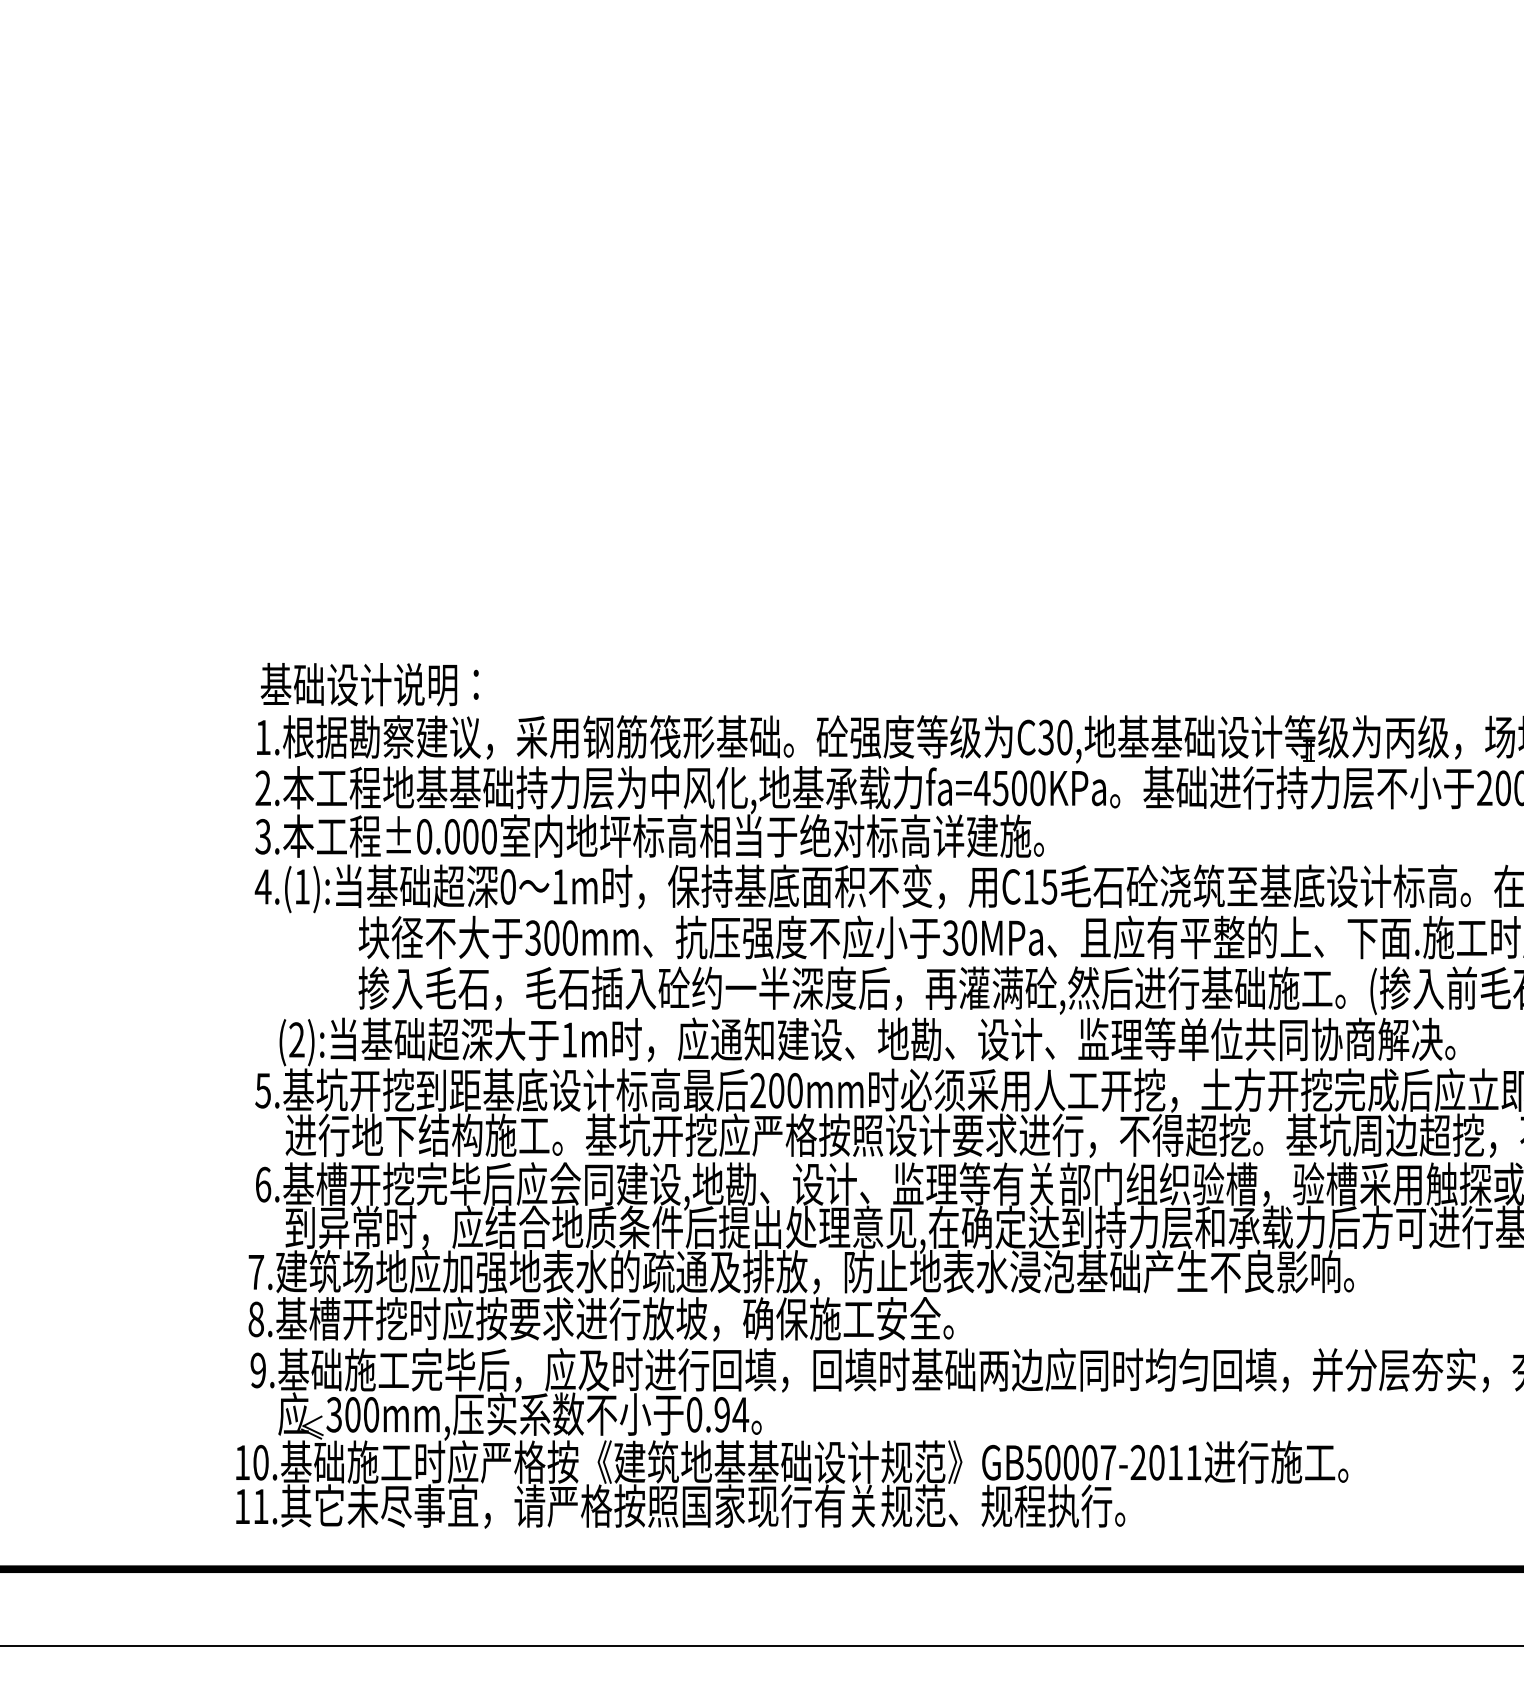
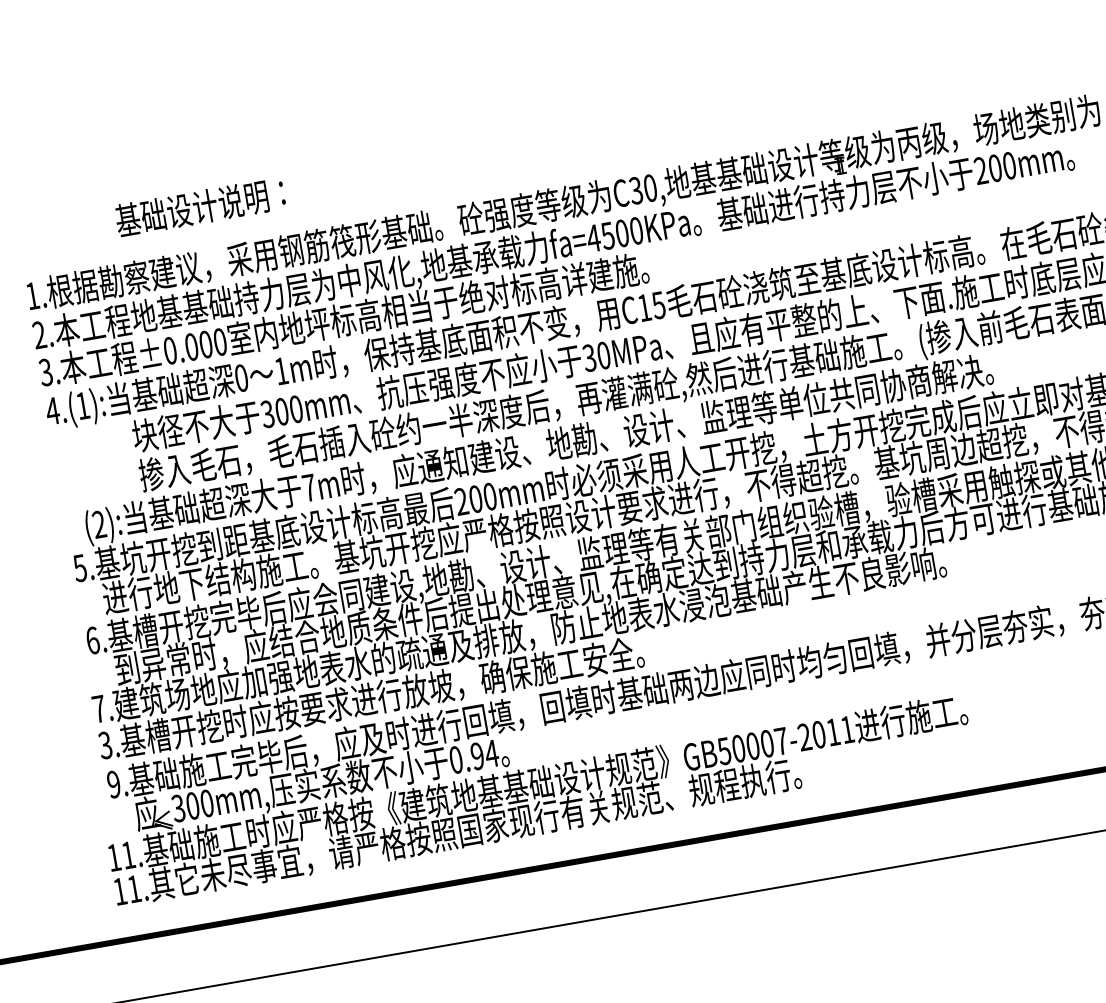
text: (369, 684) -> (200, 207), moved
text: (569, 1039) -> (309, 487), 1m -> 7m
text: (255, 1319) -> (104, 745), 8. -> 3.
text: (260, 1462) -> (128, 855), 10. -> 11.

